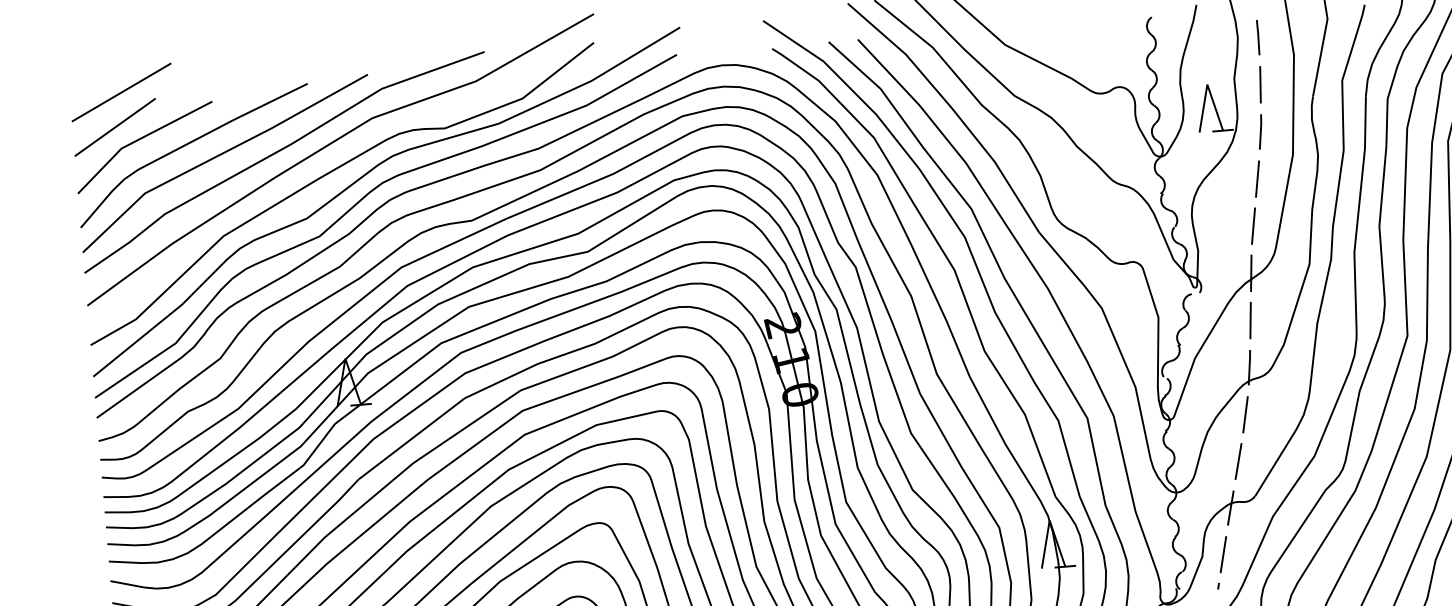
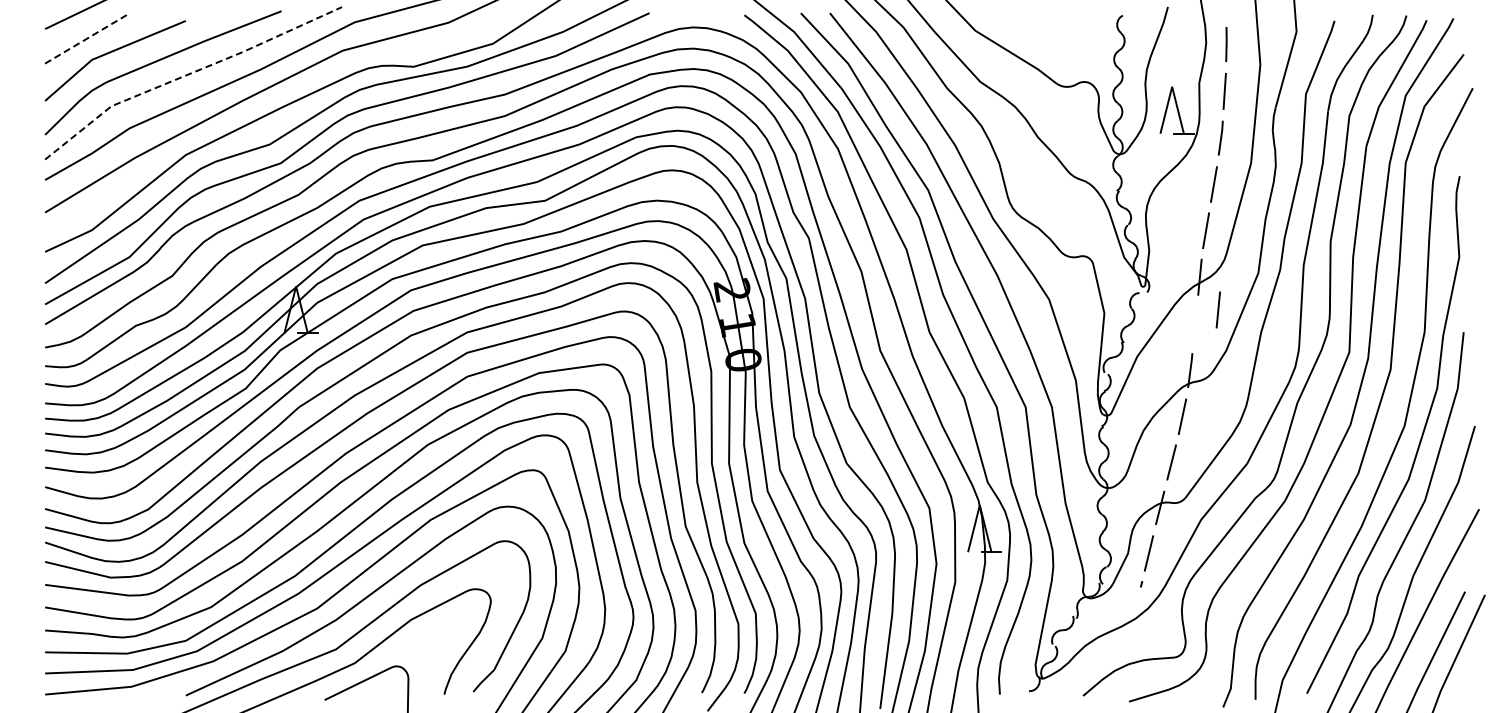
line: (116, 127) -> (88, 38), solid -> dashed
line: (218, 155) -> (187, 74), solid -> dashed
line: (1249, 320) -> (1217, 309), moved

